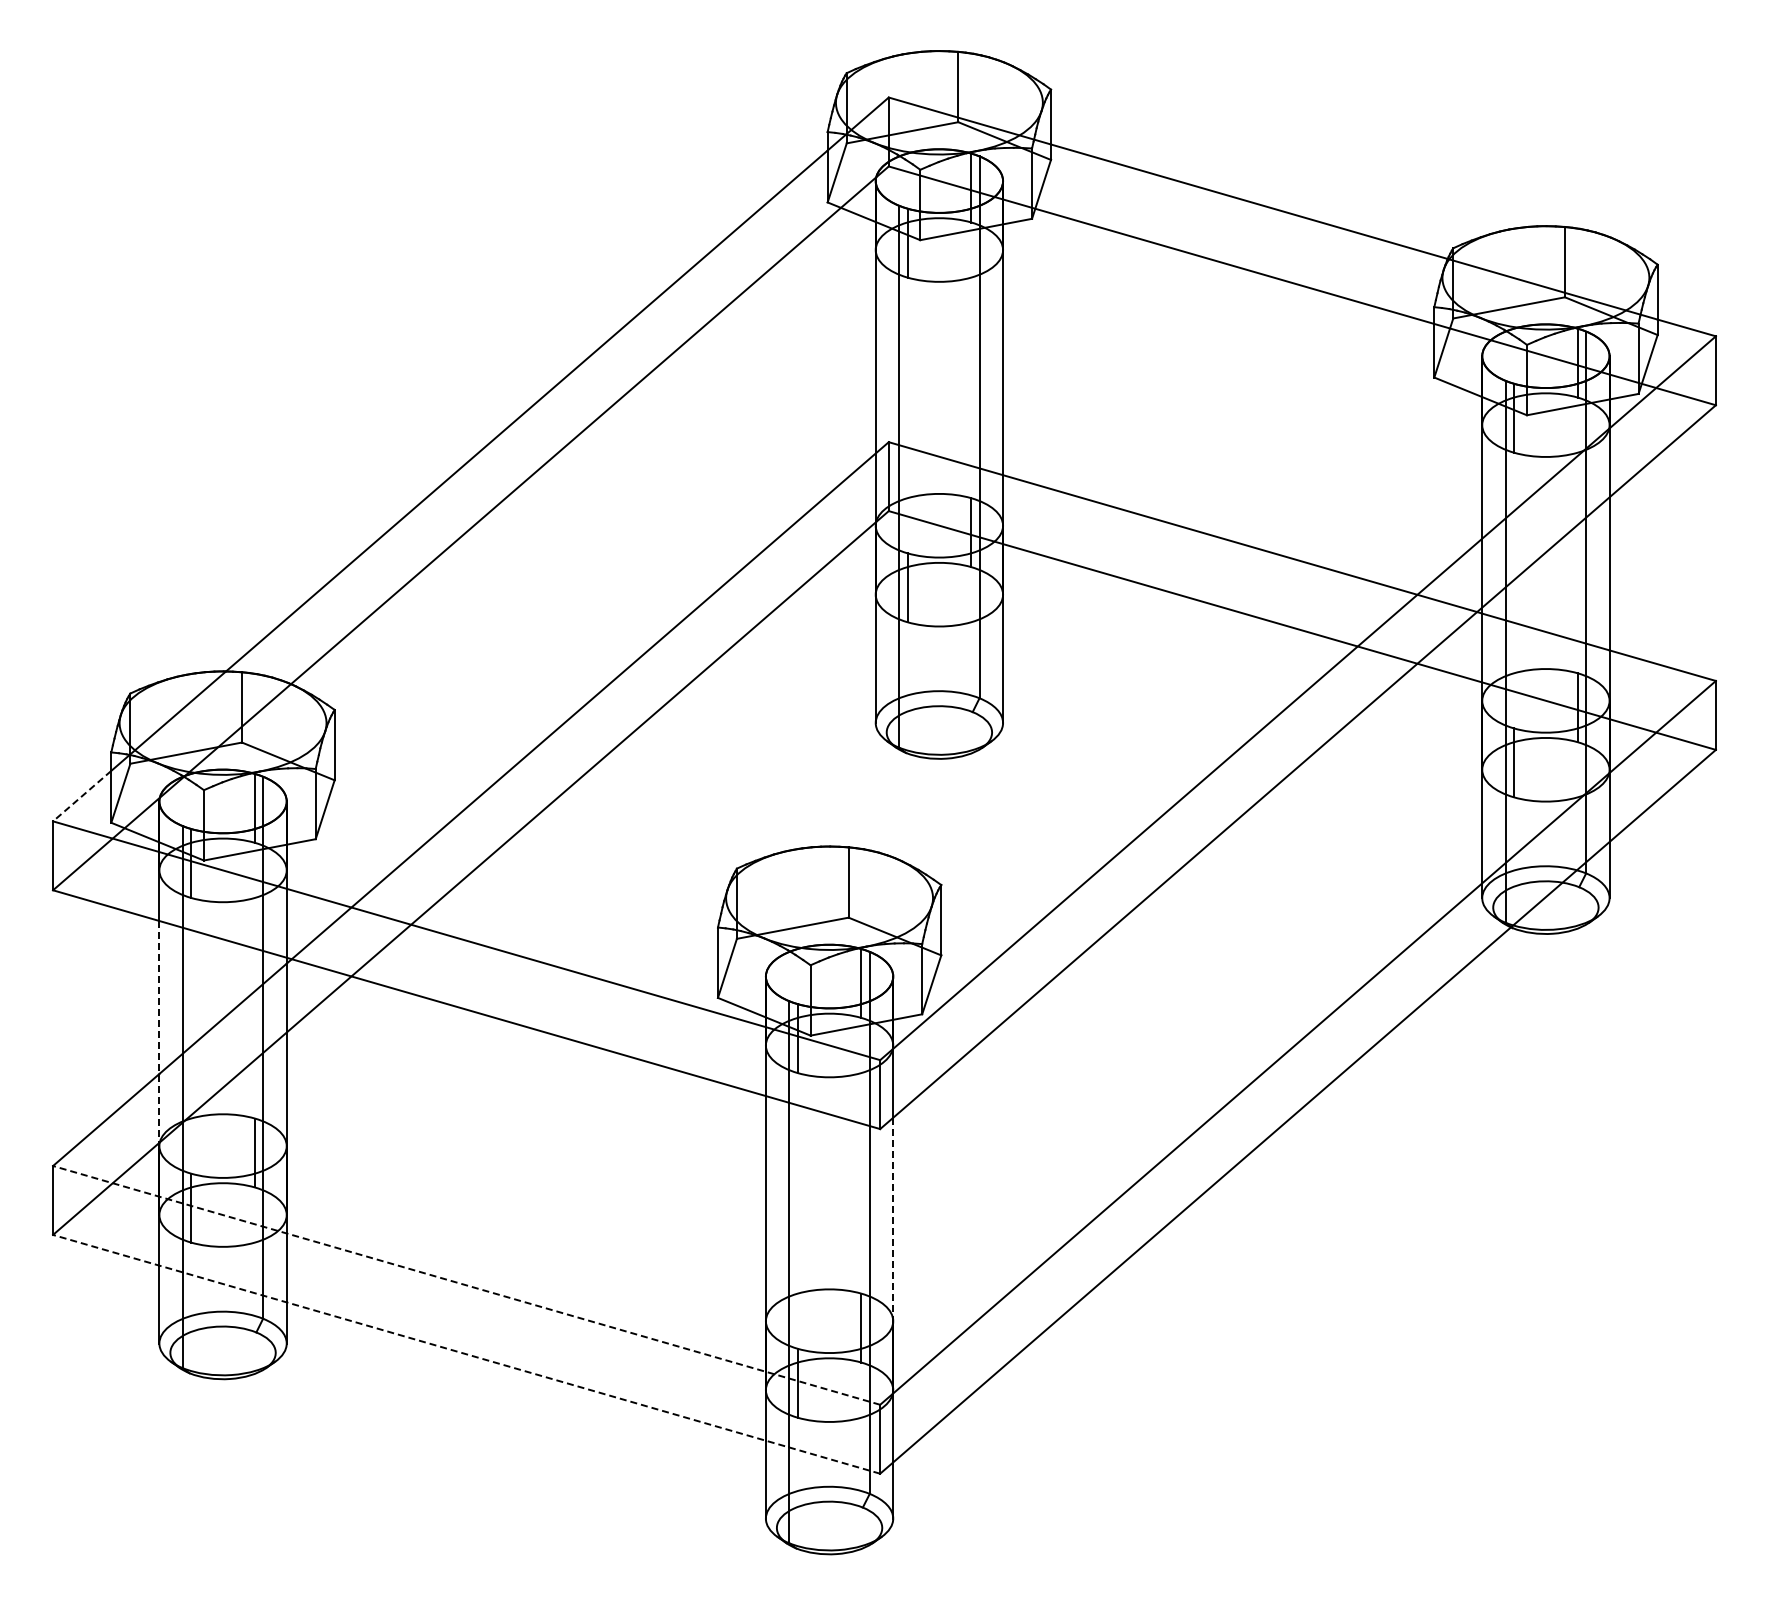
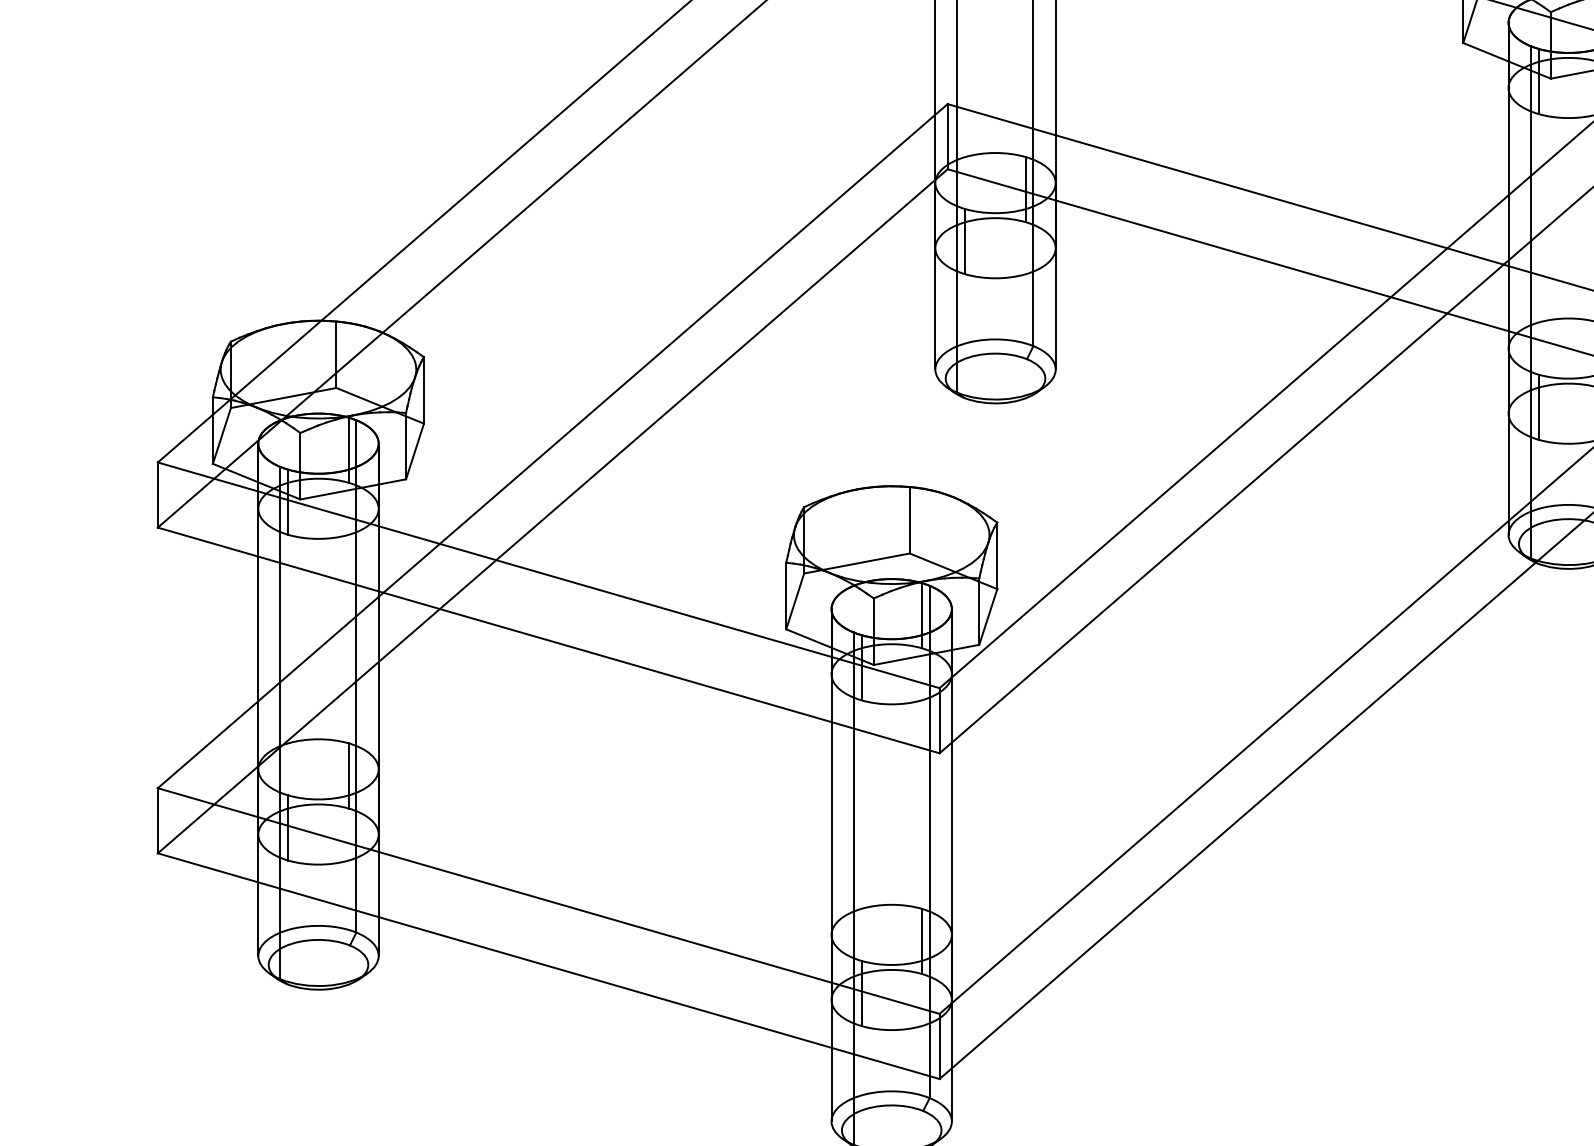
line: (82, 796) -> (185, 438), dashed -> solid
line: (159, 1033) -> (258, 662), dashed -> solid
line: (893, 1219) -> (952, 838), dashed -> solid
line: (466, 1285) -> (548, 901), dashed -> solid
line: (466, 1354) -> (548, 966), dashed -> solid

